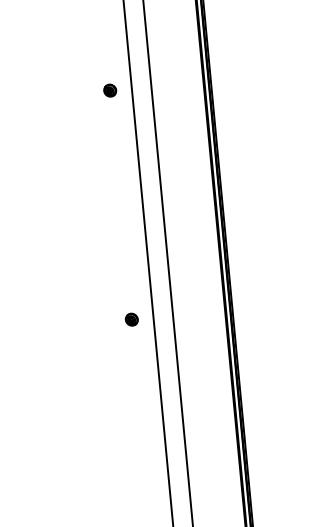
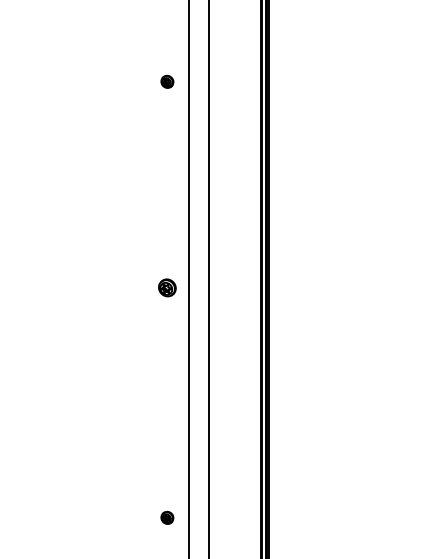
part: (110, 90) -> (167, 81), moved
part: (131, 319) -> (167, 287), size x1.4

